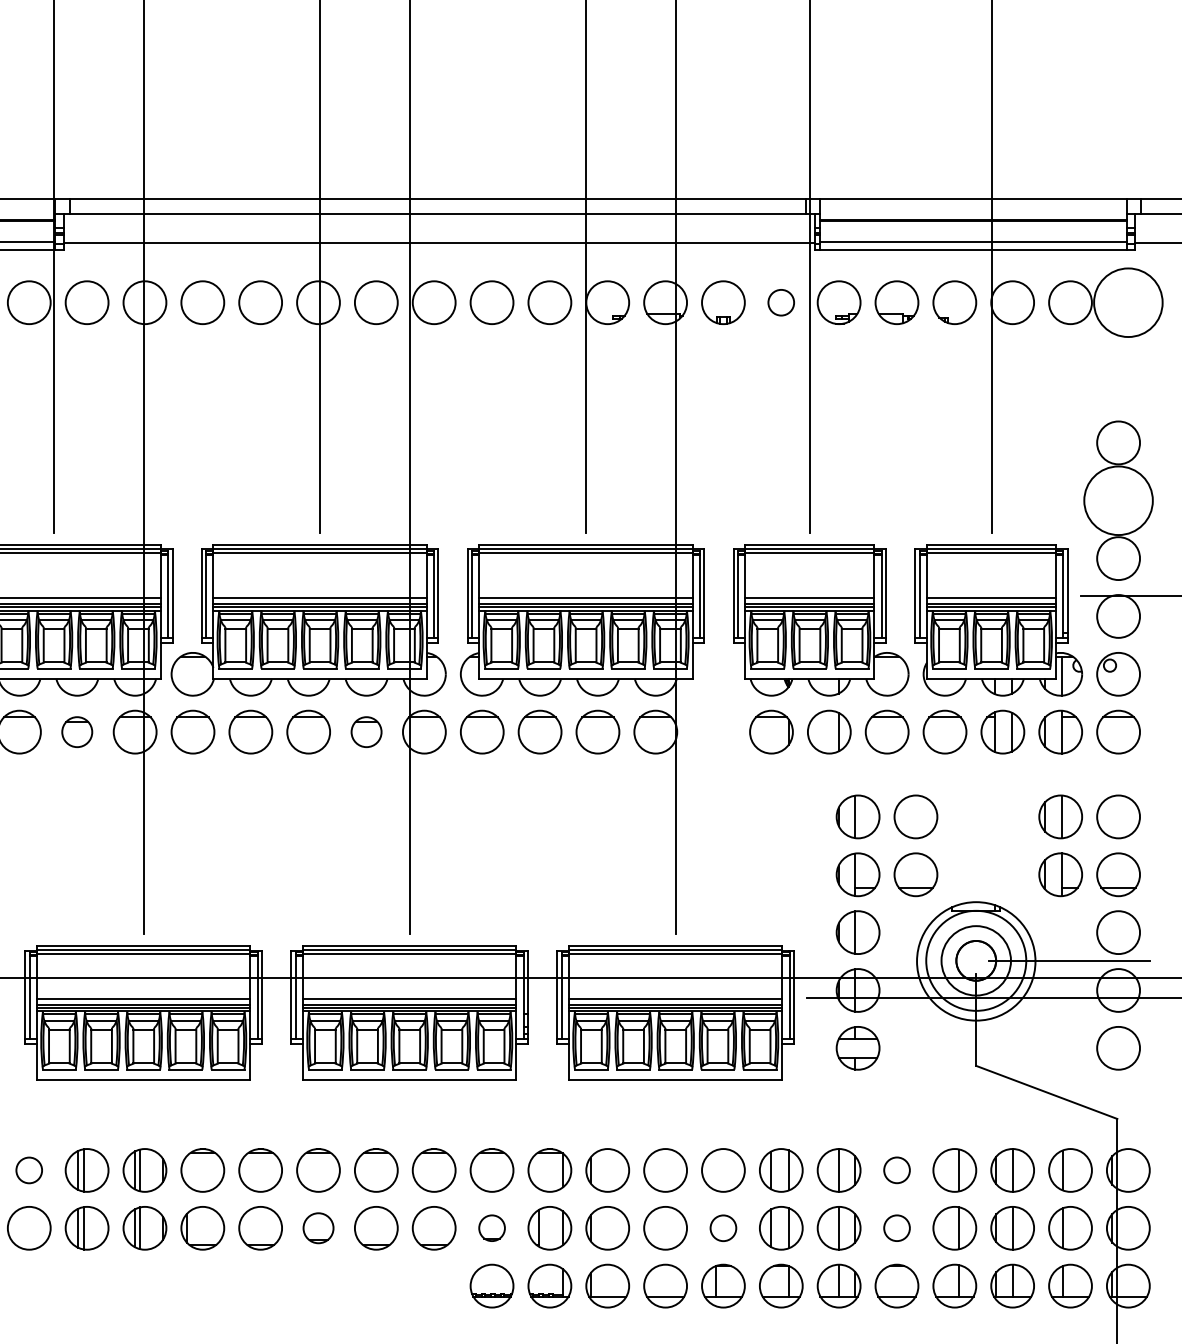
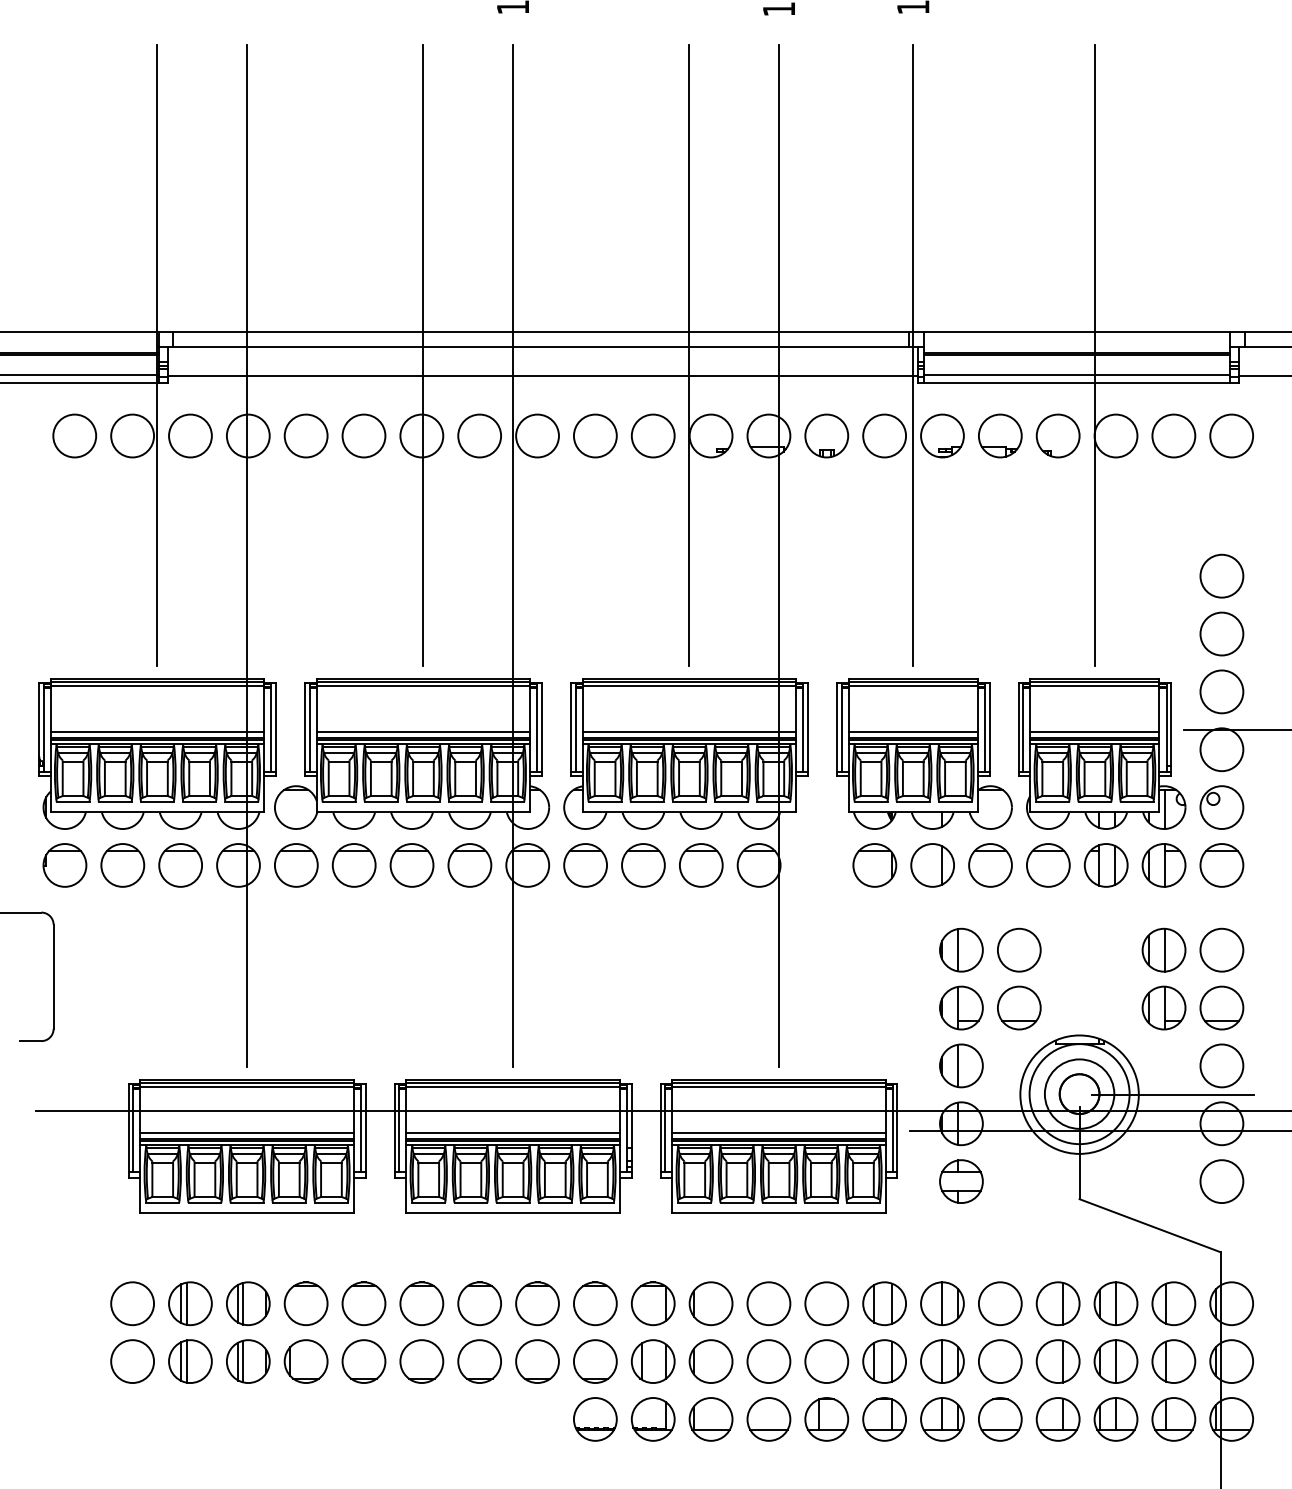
circle: (781, 302) -> (884, 435), size x1.67
circle: (1128, 302) -> (1231, 435), size x0.62
circle: (1118, 500) -> (1221, 633), size x0.62
part: (77, 732) -> (180, 865), size x1.43
part: (366, 732) -> (469, 865), size x1.43
circle: (29, 1170) -> (132, 1303), size x1.67
circle: (897, 1170) -> (1000, 1303), size x1.67
part: (318, 1228) -> (421, 1361), size x1.43
part: (492, 1228) -> (595, 1361), size x1.67
circle: (723, 1228) -> (826, 1361), size x1.67
circle: (897, 1228) -> (1000, 1361), size x1.67

